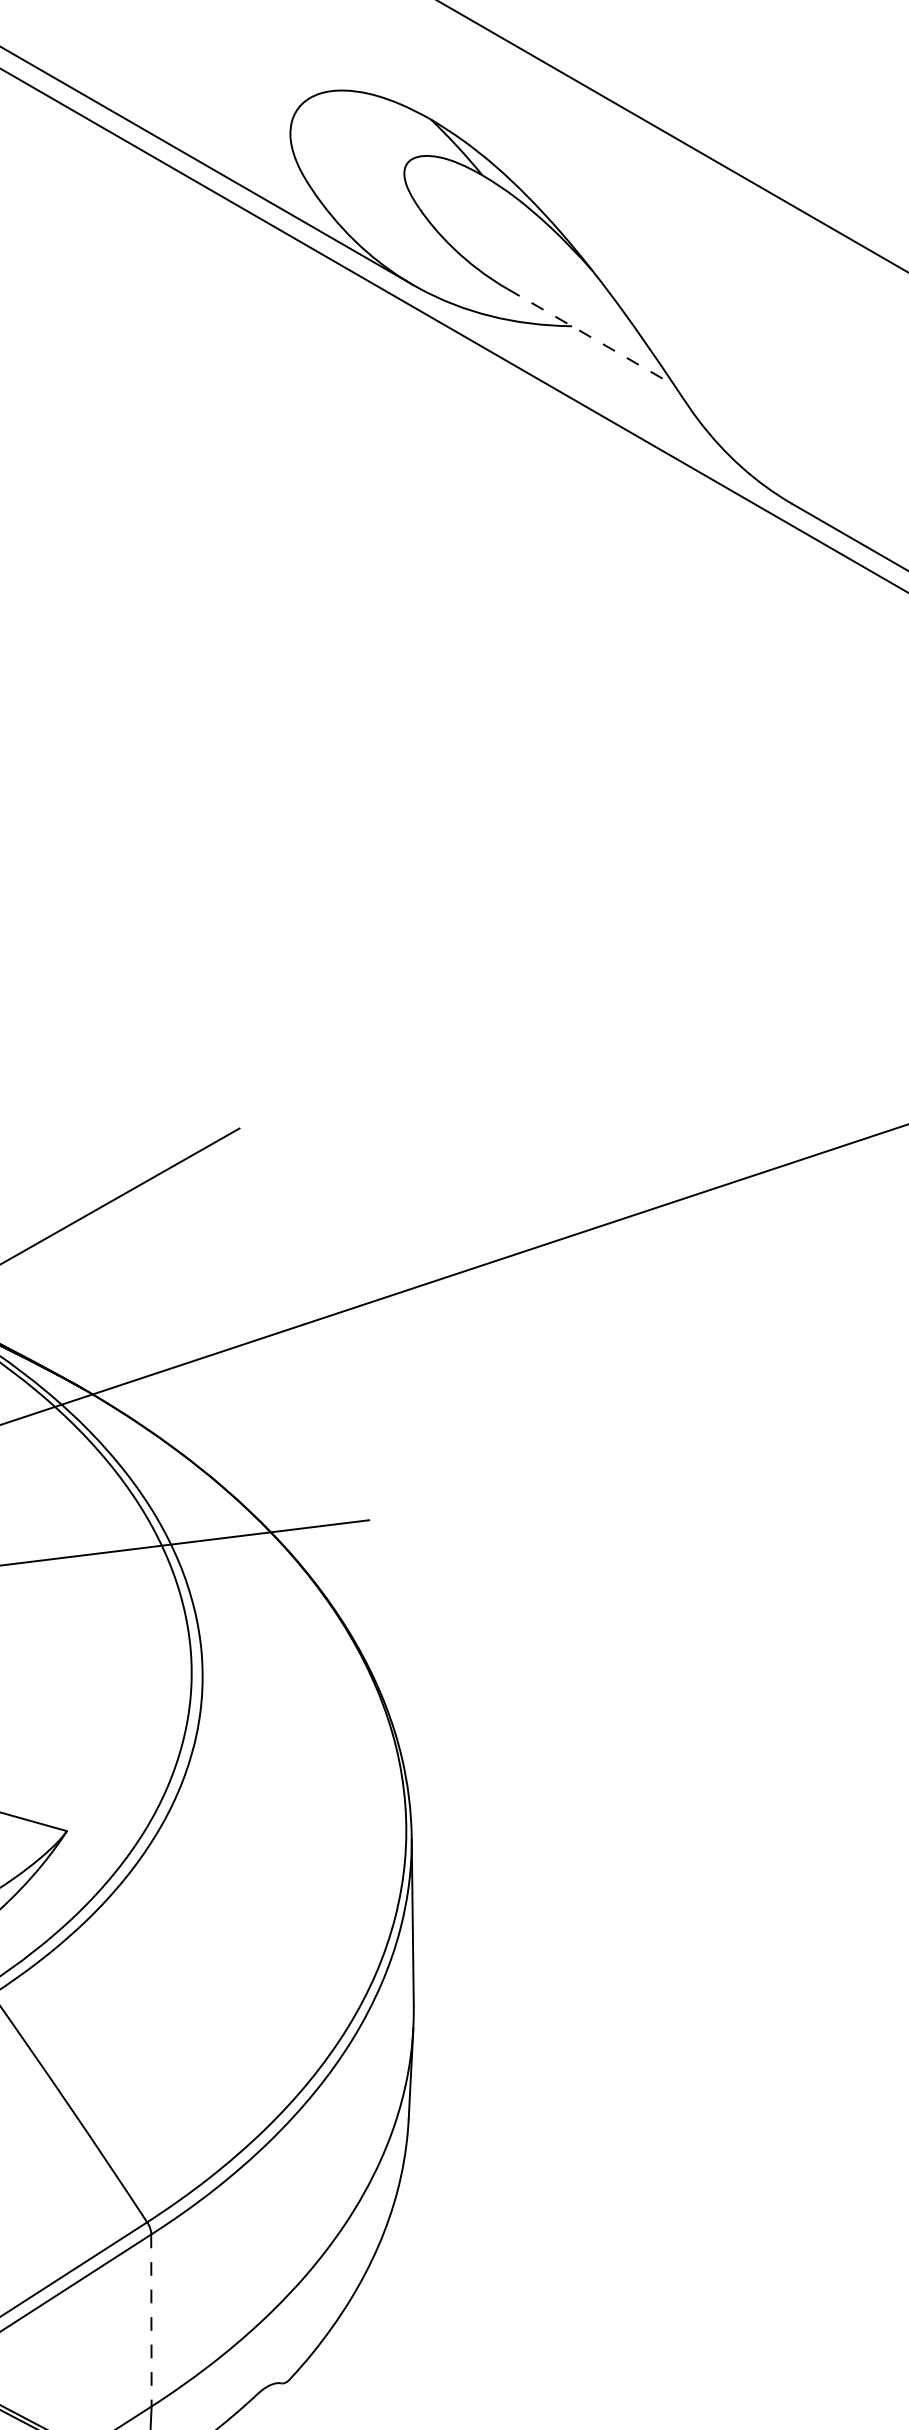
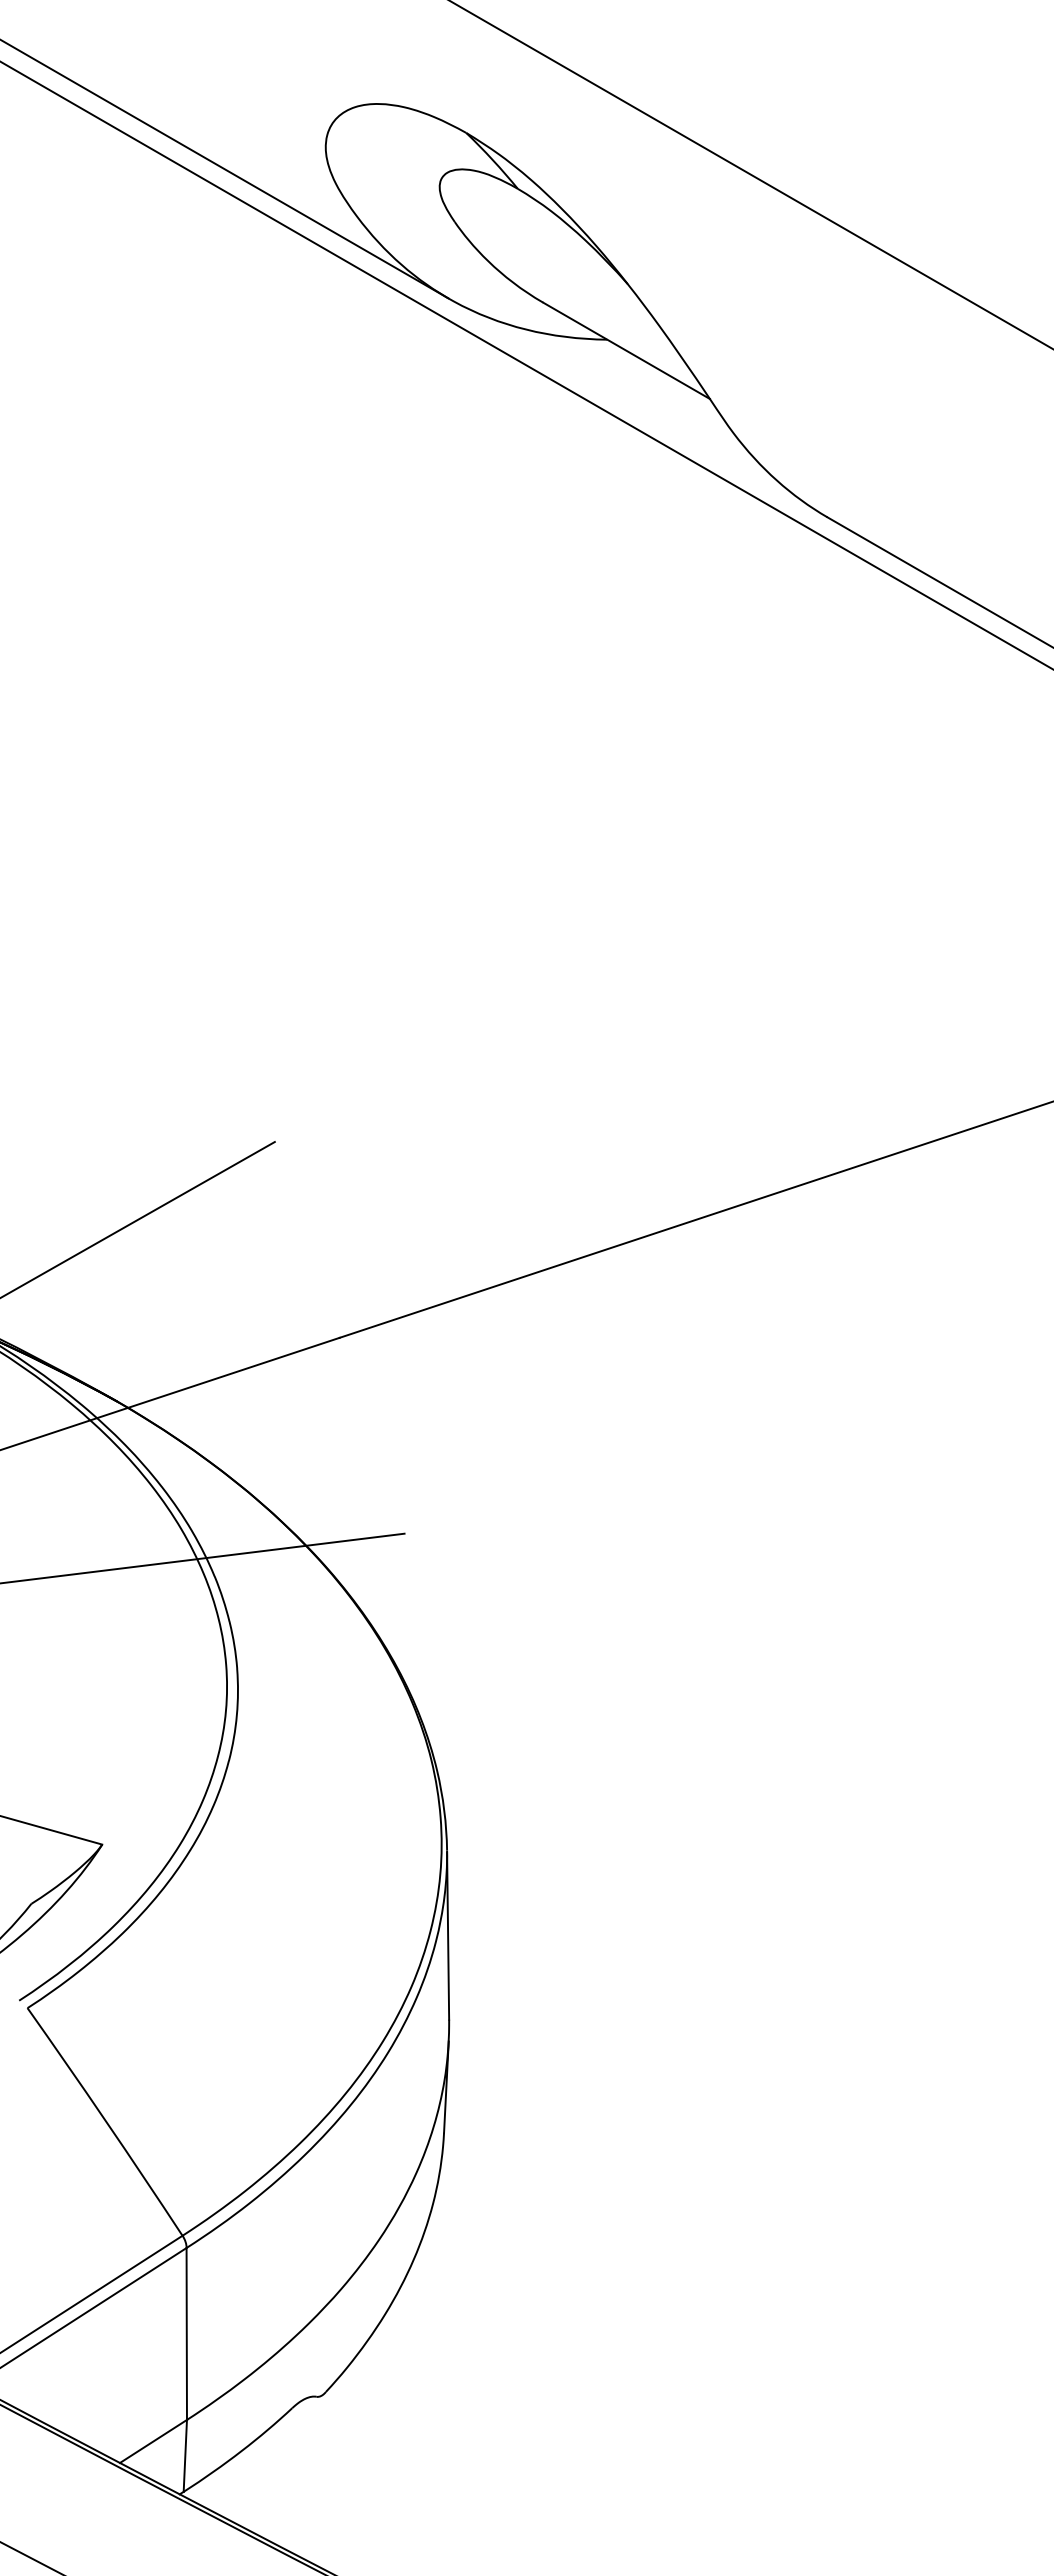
line: (591, 338) -> (626, 351), dashed -> solid
line: (151, 2320) -> (186, 2333), dashed -> solid

